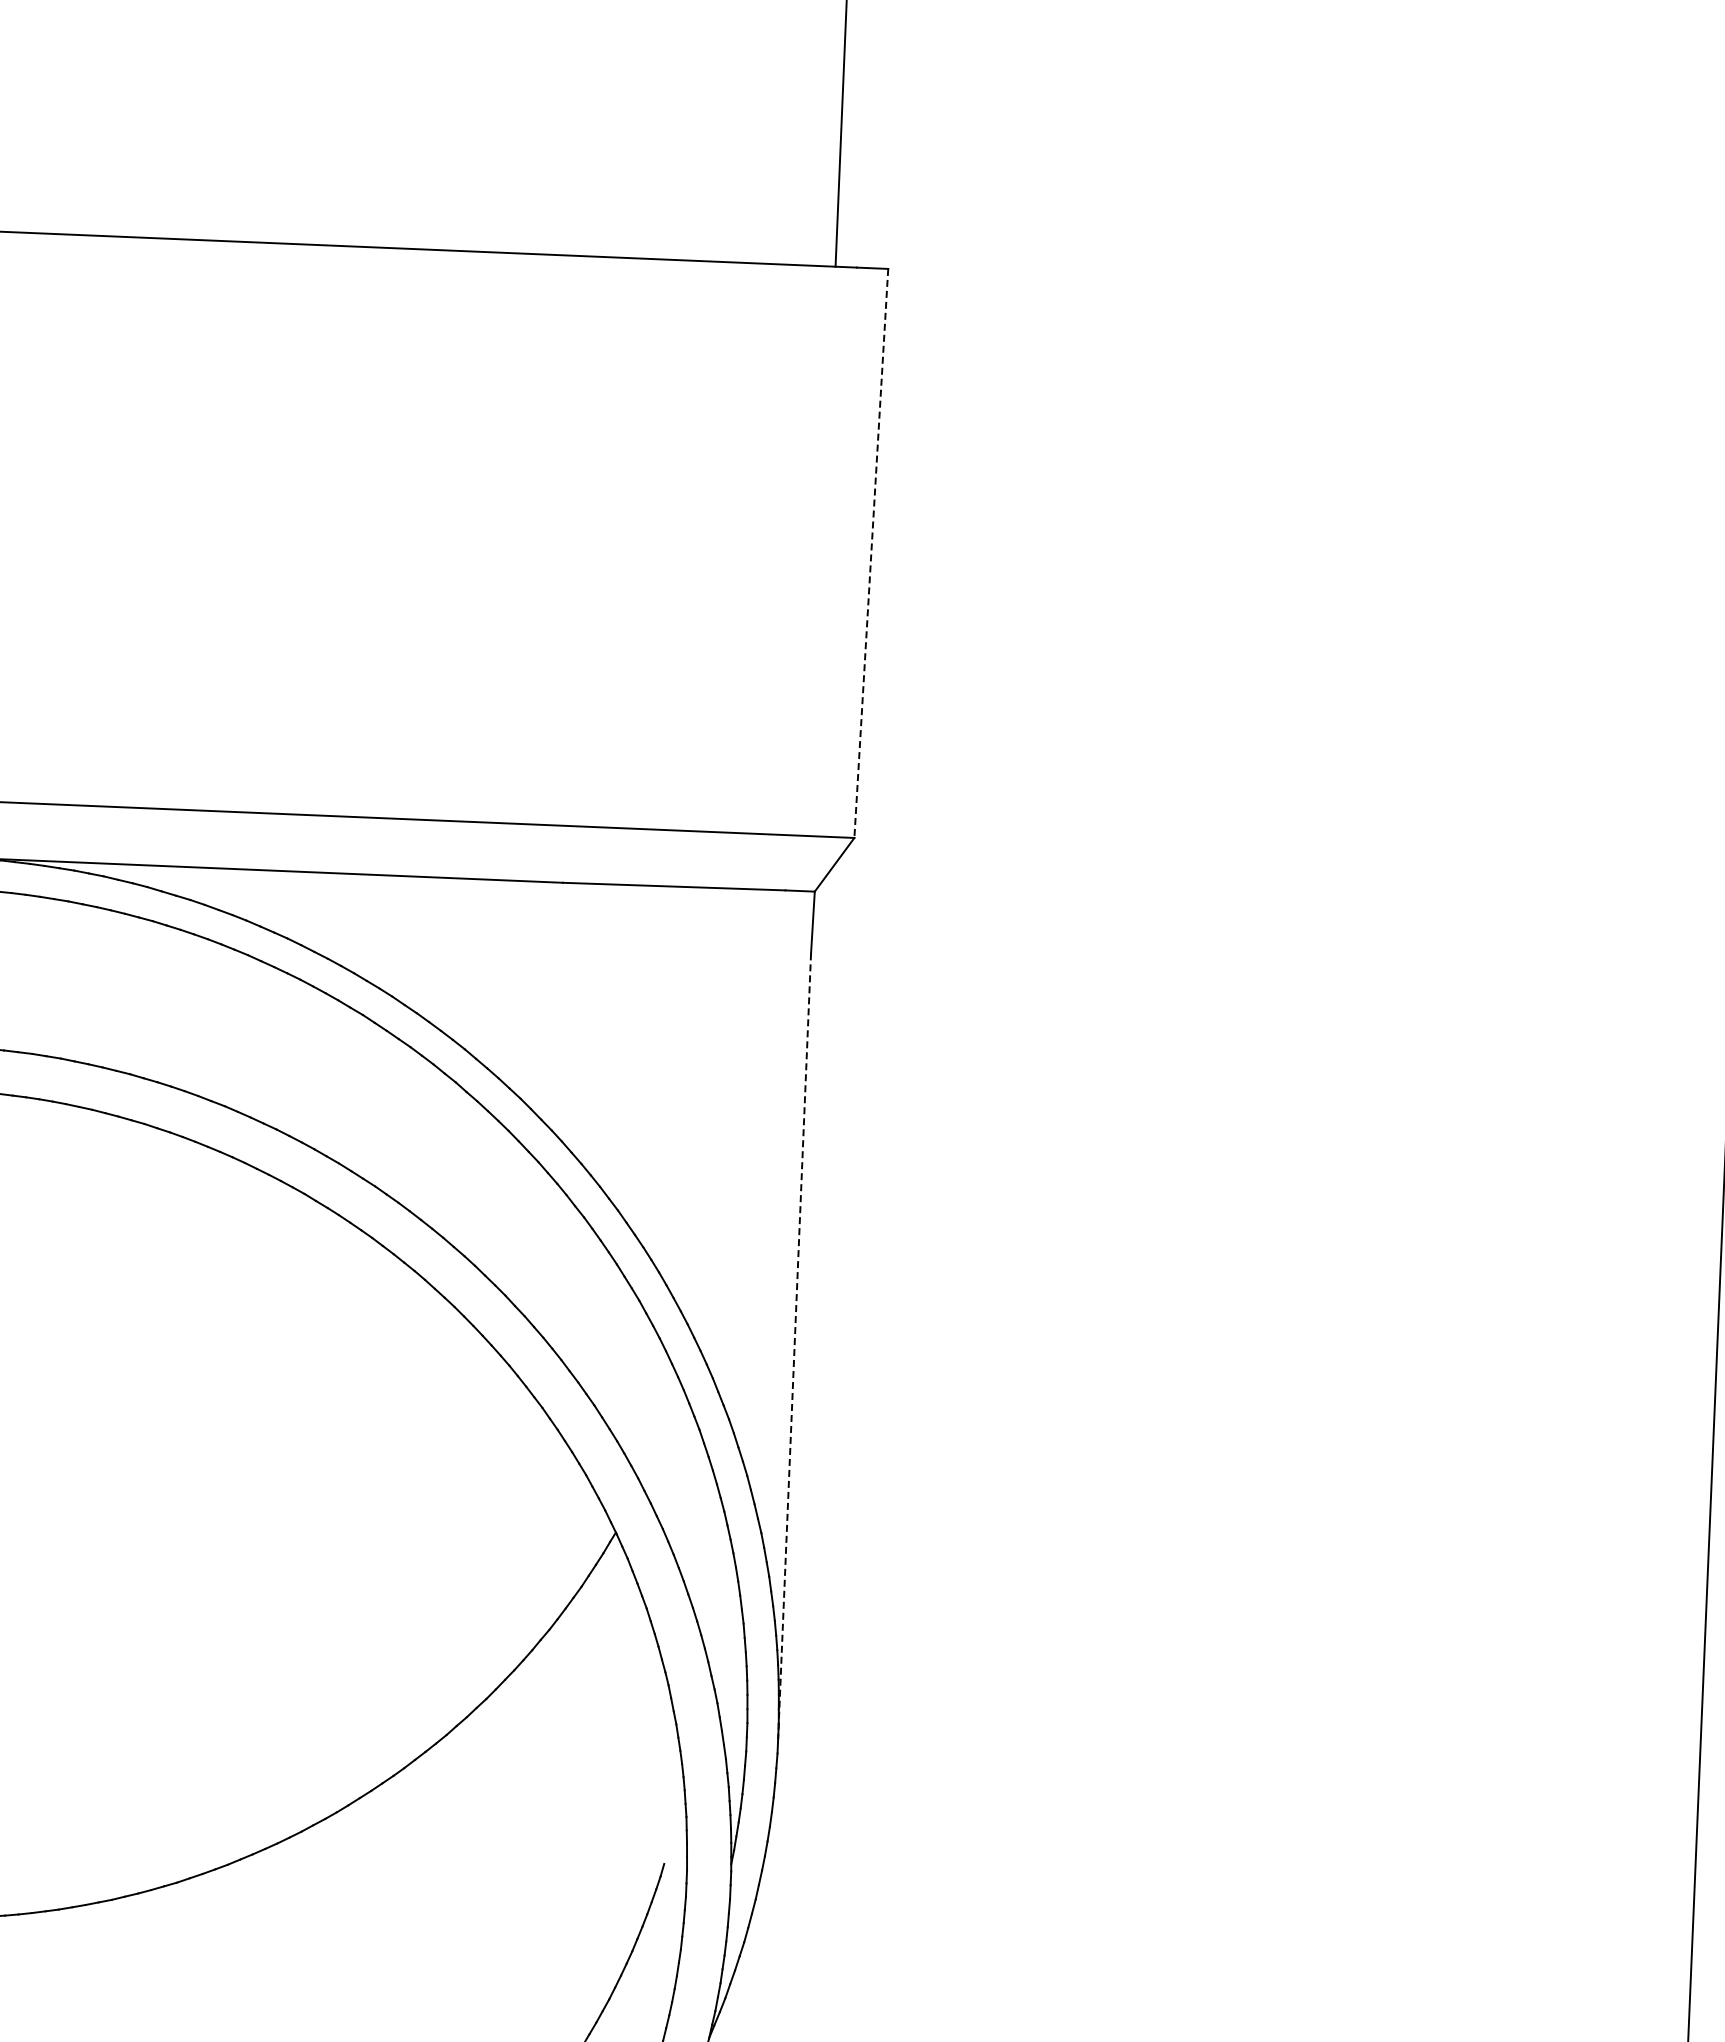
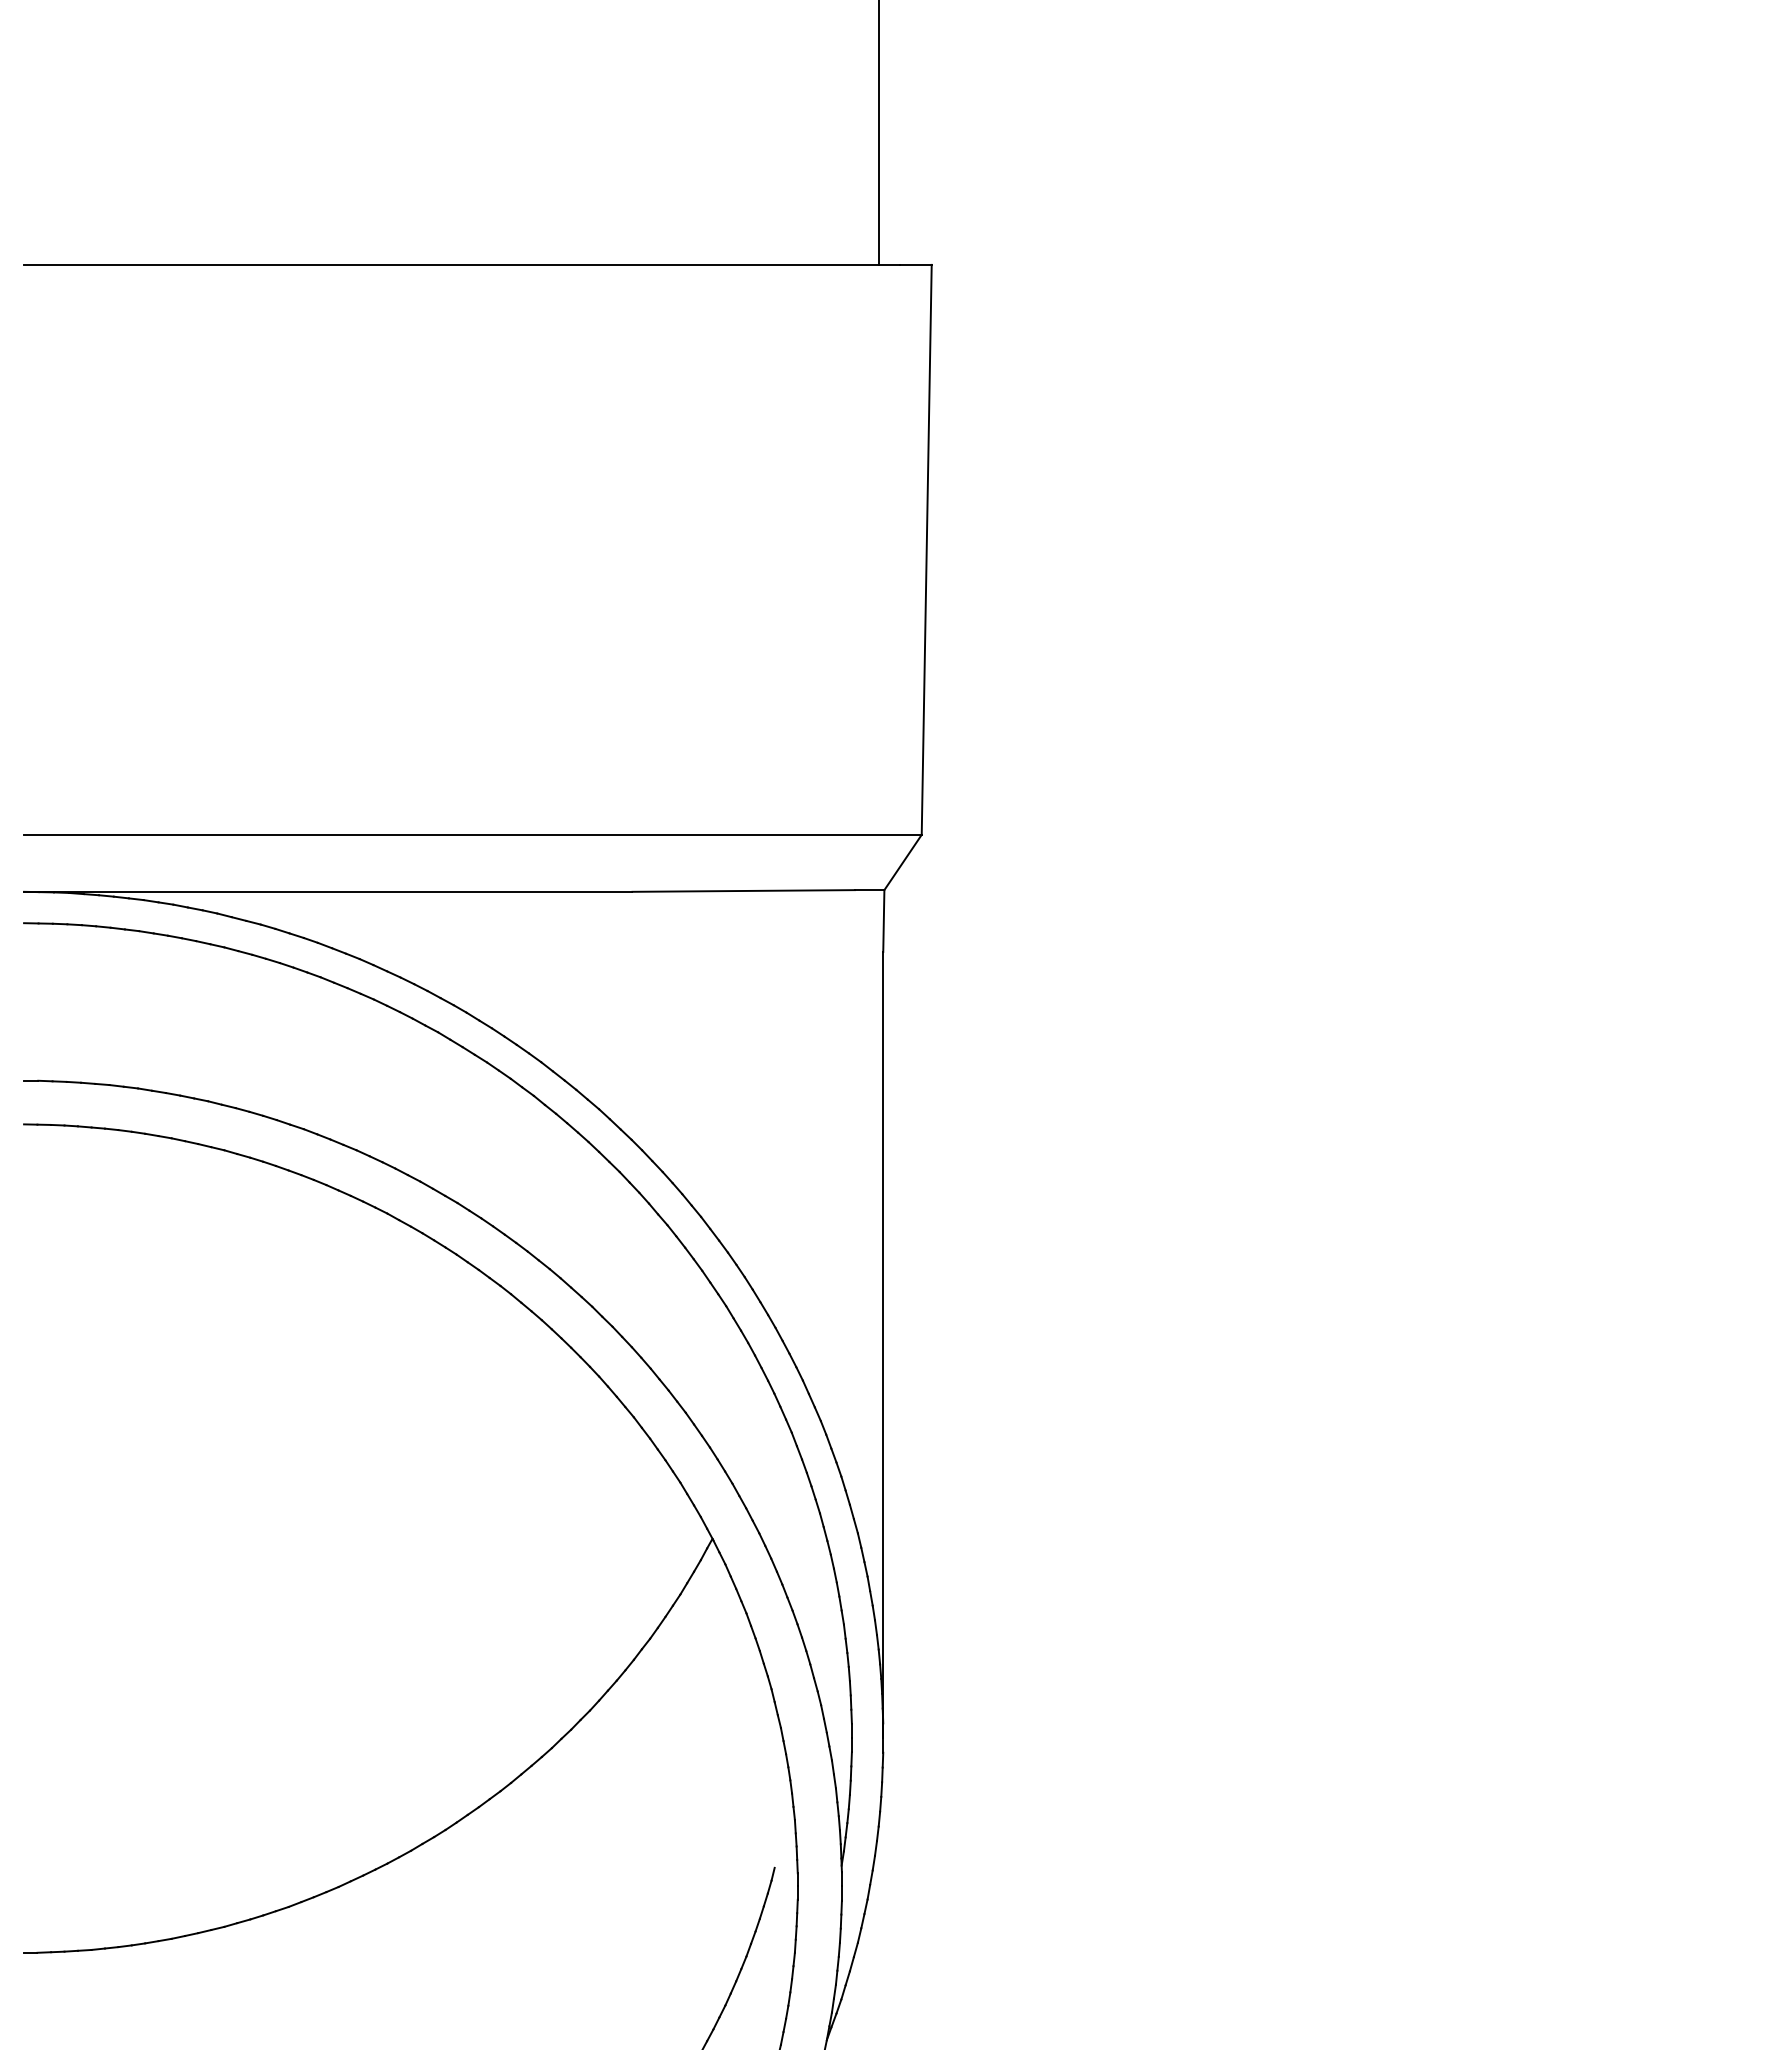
line: (871, 554) -> (926, 550), dashed -> solid
line: (794, 1345) -> (883, 1344), dashed -> solid

